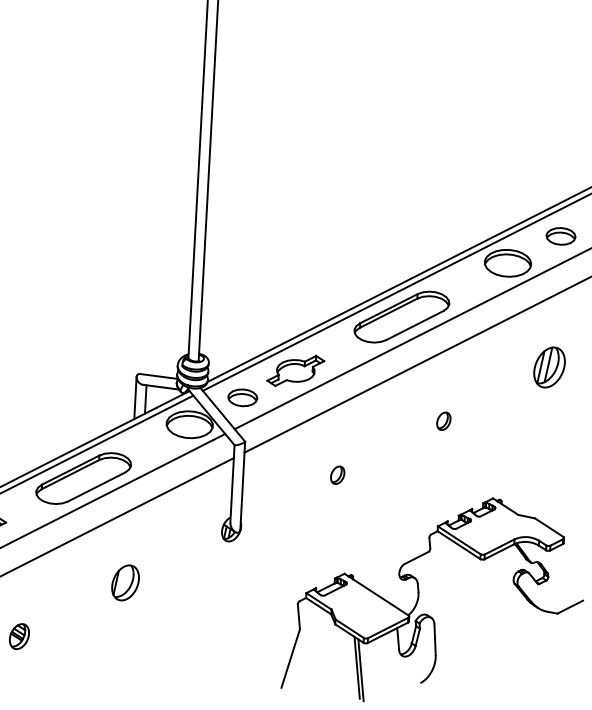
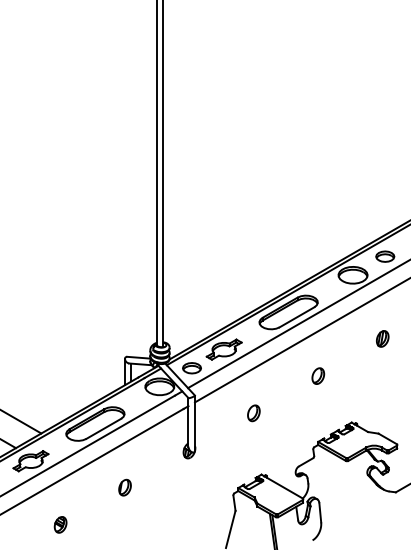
part: (549, 366) -> (382, 338), size x0.62
part: (444, 420) -> (318, 375), size x1.43
part: (337, 475) -> (253, 413), size x1.43
part: (124, 582) -> (124, 487), size x0.71

